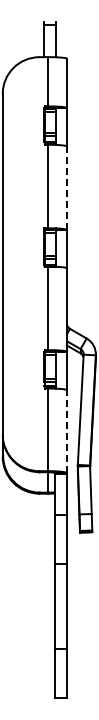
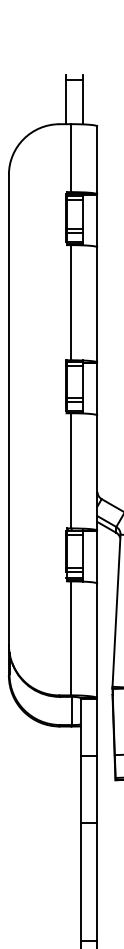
line: (66, 188) -> (96, 305), dashed -> solid
line: (66, 431) -> (96, 640), dashed -> solid

